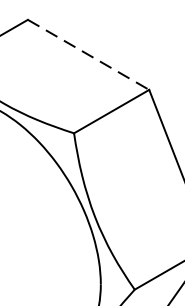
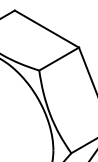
line: (89, 55) -> (47, 29), dashed -> solid

